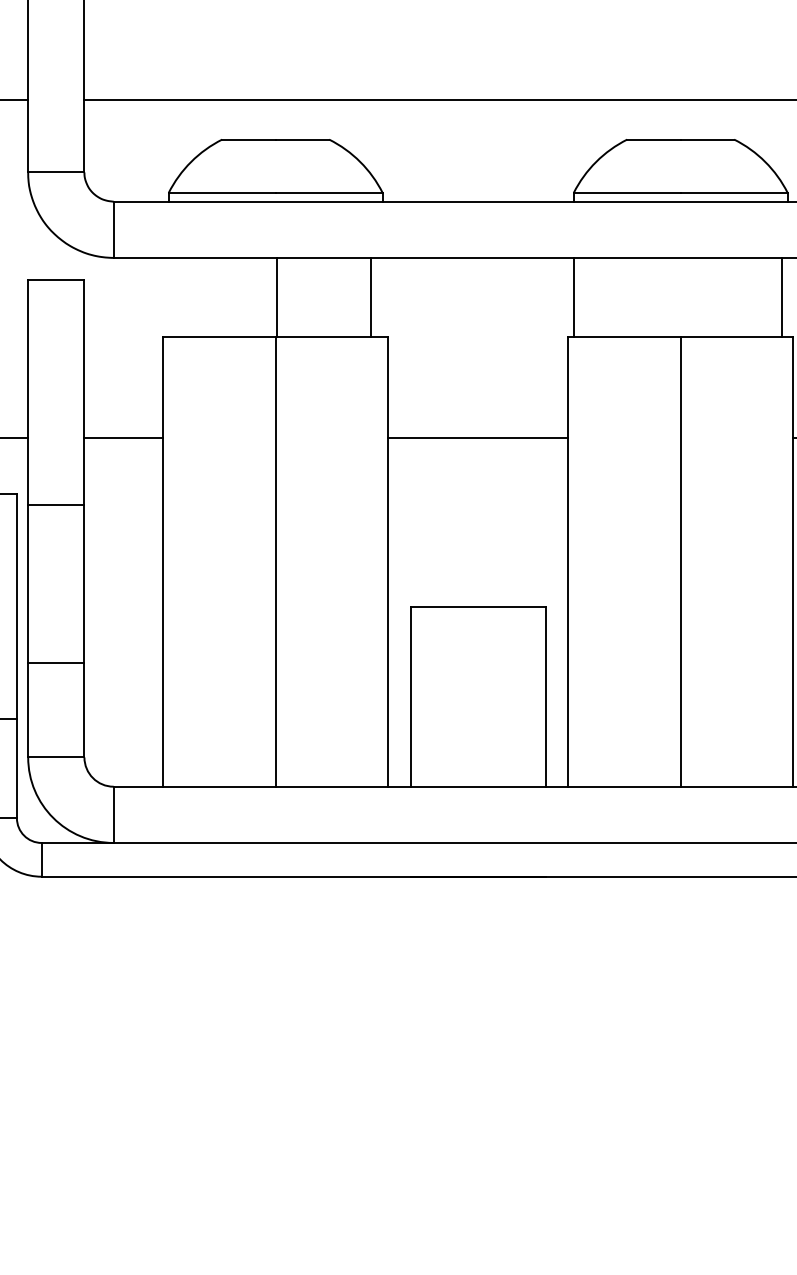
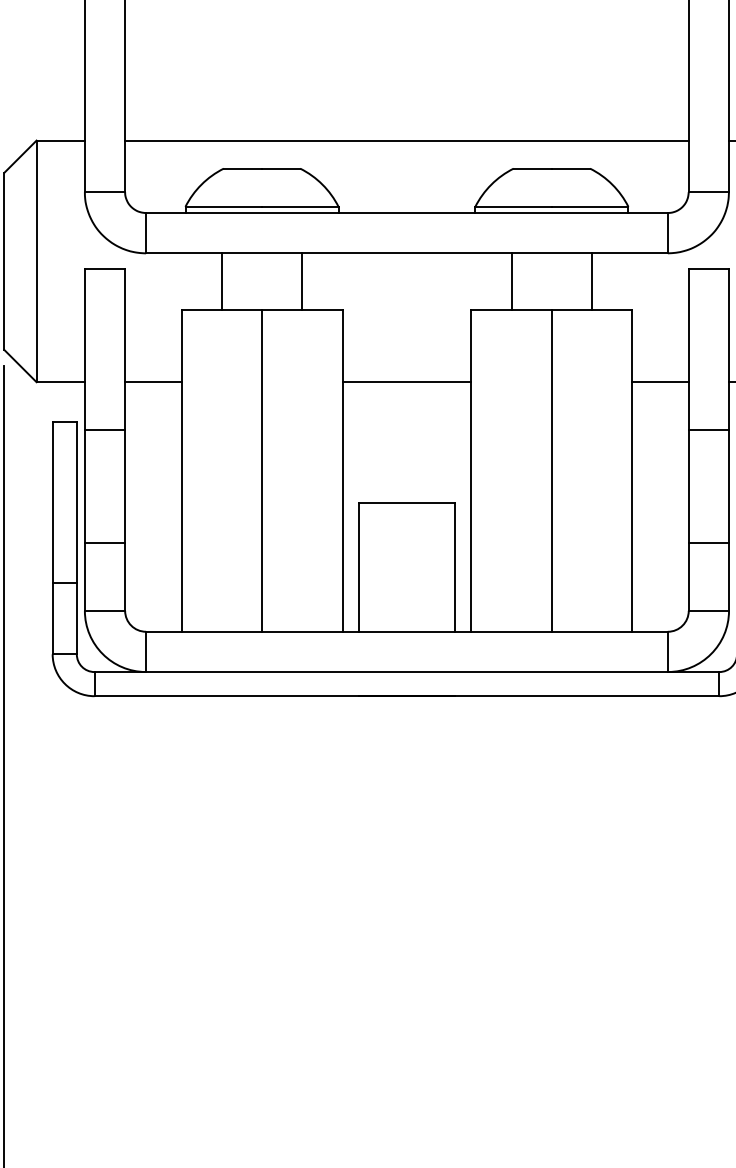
line: (276, 297) -> (221, 281), moved
line: (371, 297) -> (302, 281), moved
line: (574, 297) -> (511, 281), moved
line: (782, 297) -> (592, 281), moved

